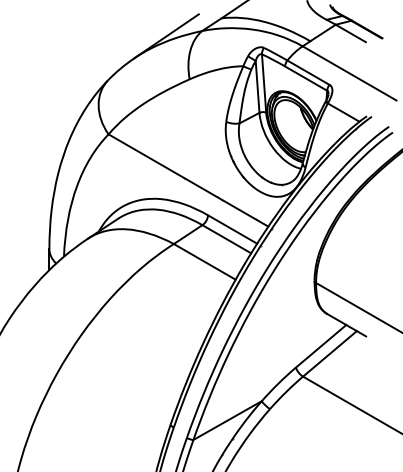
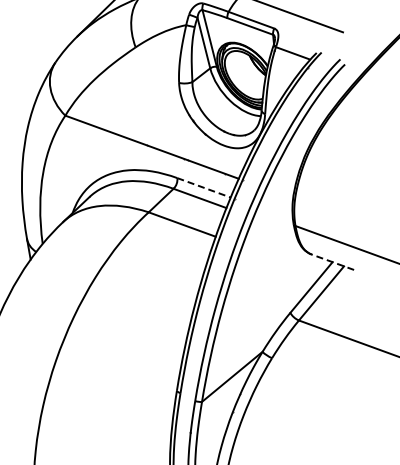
line: (233, 229) -> (204, 187), solid -> dashed
line: (346, 324) -> (332, 261), solid -> dashed

